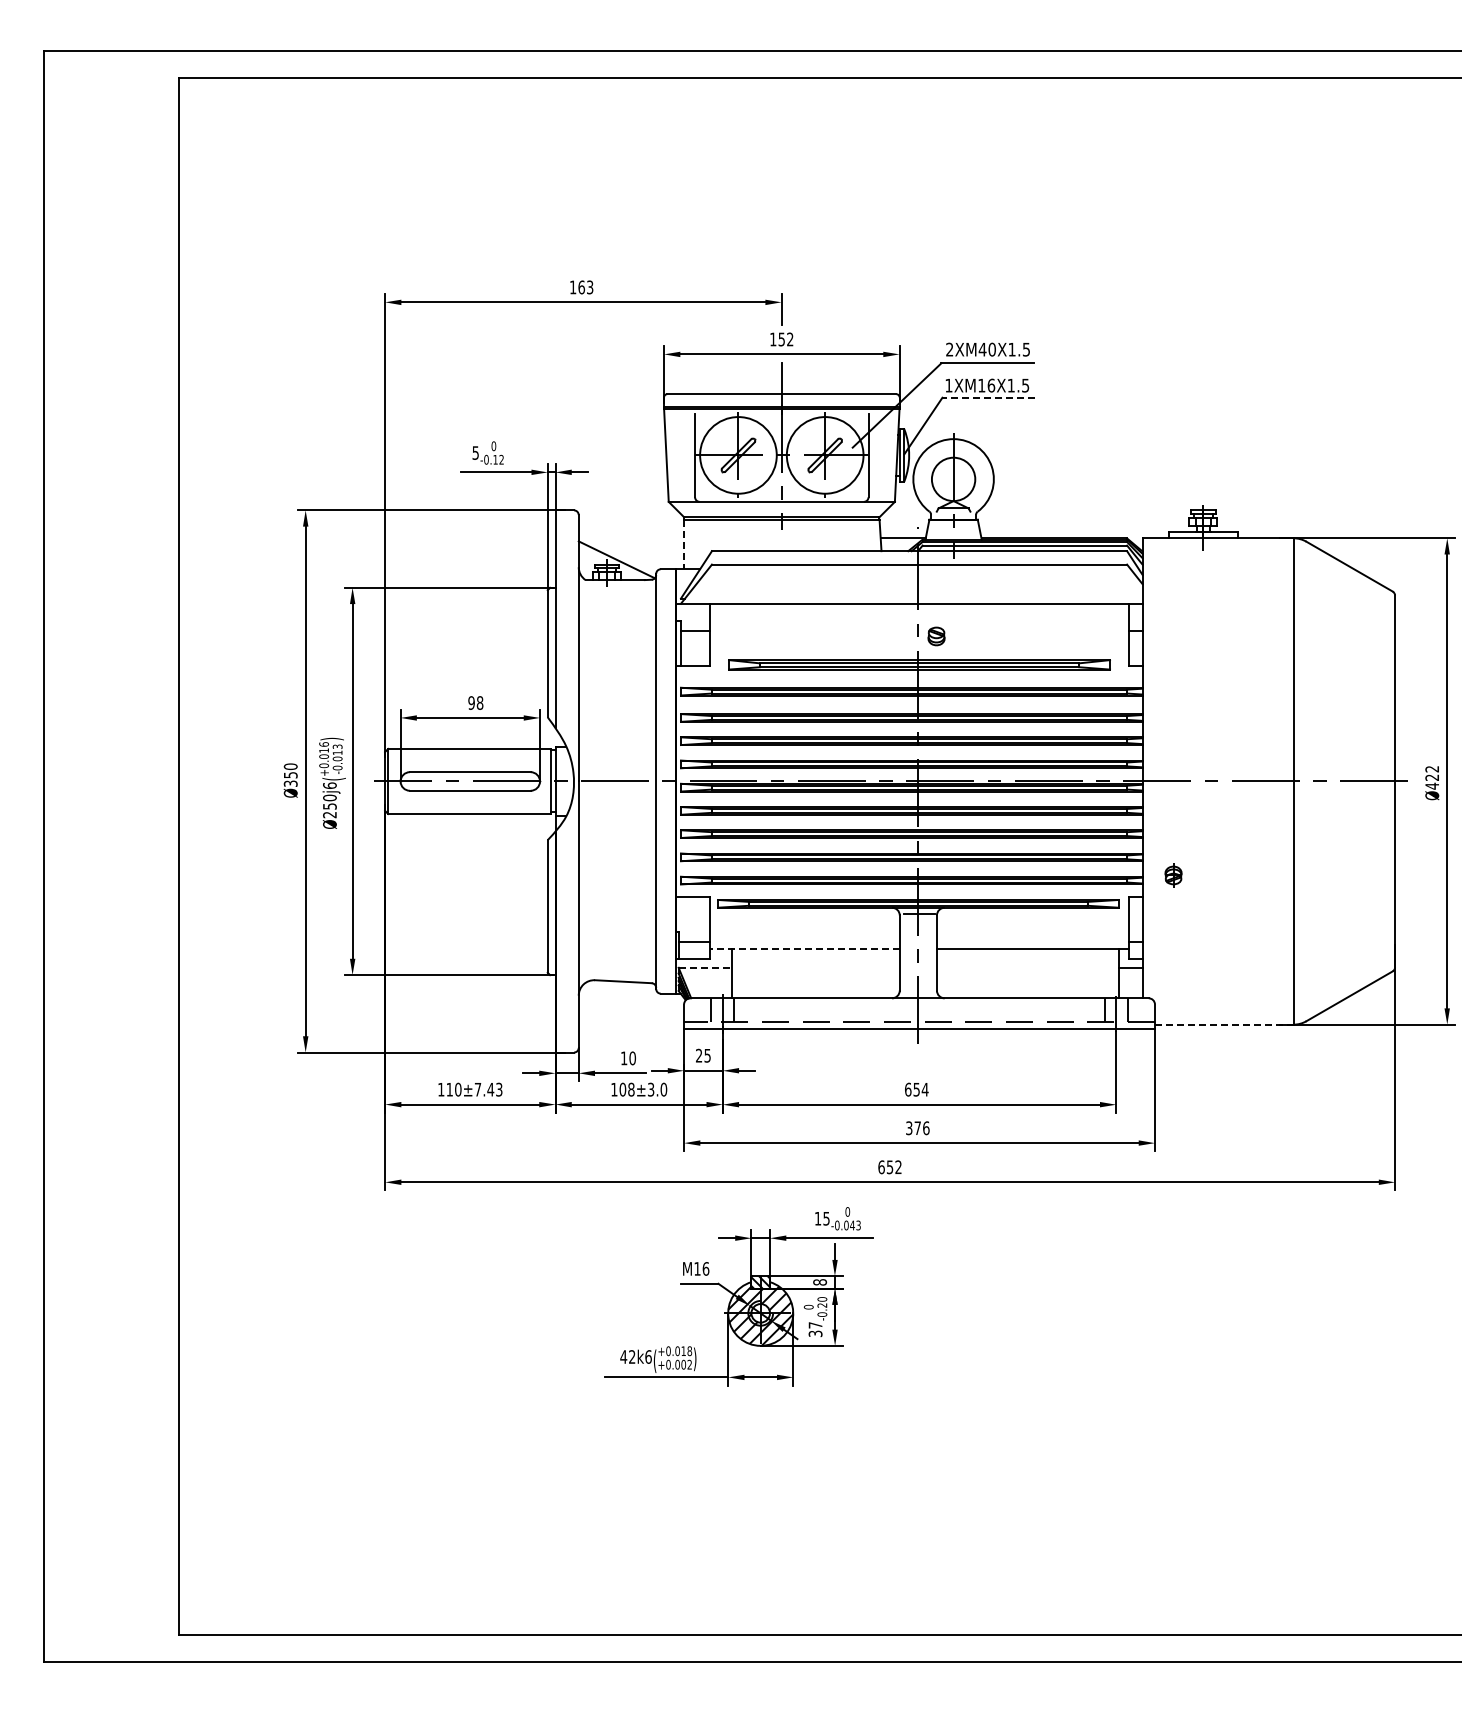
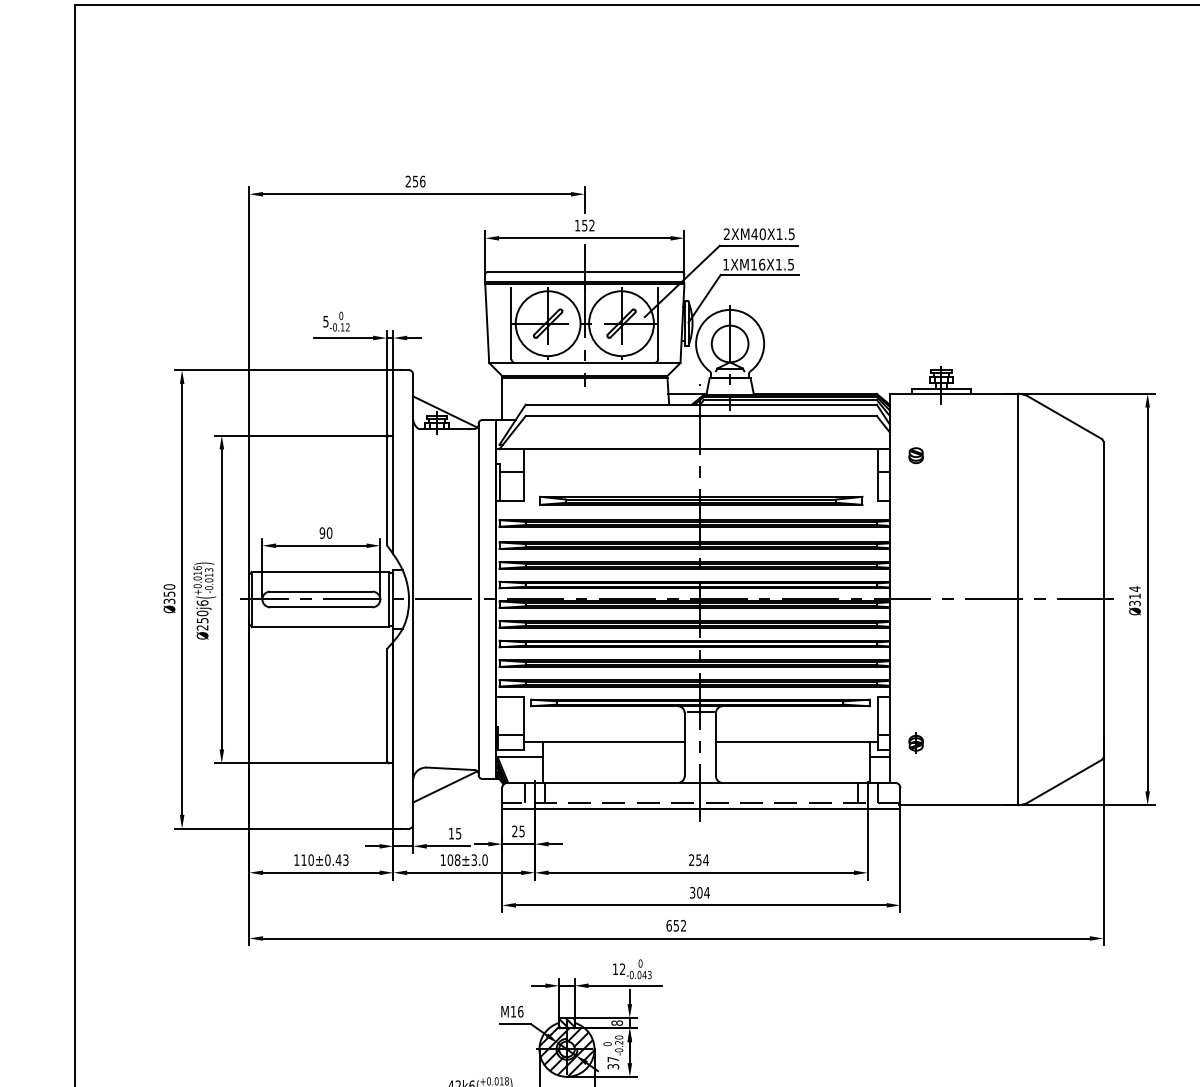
text: (581, 287) -> (415, 181), 163 -> 256
line: (988, 397) -> (759, 274), dashed -> solid
line: (684, 544) -> (502, 399), dashed -> solid
part: (936, 636) -> (916, 455), moved
text: (479, 702) -> (329, 532), 98 -> 90
text: (1432, 777) -> (1135, 596), Ø422 -> Ø314
part: (1173, 875) -> (916, 743), moved
line: (805, 949) -> (604, 741), dashed -> solid
line: (705, 967) -> (520, 756), dashed -> solid
line: (616, 1002) -> (445, 786), added
line: (1223, 1024) -> (958, 805), dashed -> solid
text: (632, 1058) -> (458, 833), 10 -> 15
text: (477, 1089) -> (327, 859), ±7.43 -> ±0.43
text: (908, 1089) -> (691, 859), 654 -> 254
text: (921, 1128) -> (702, 892), 376 -> 304
text: (826, 1218) -> (622, 969), 15 -> 12

